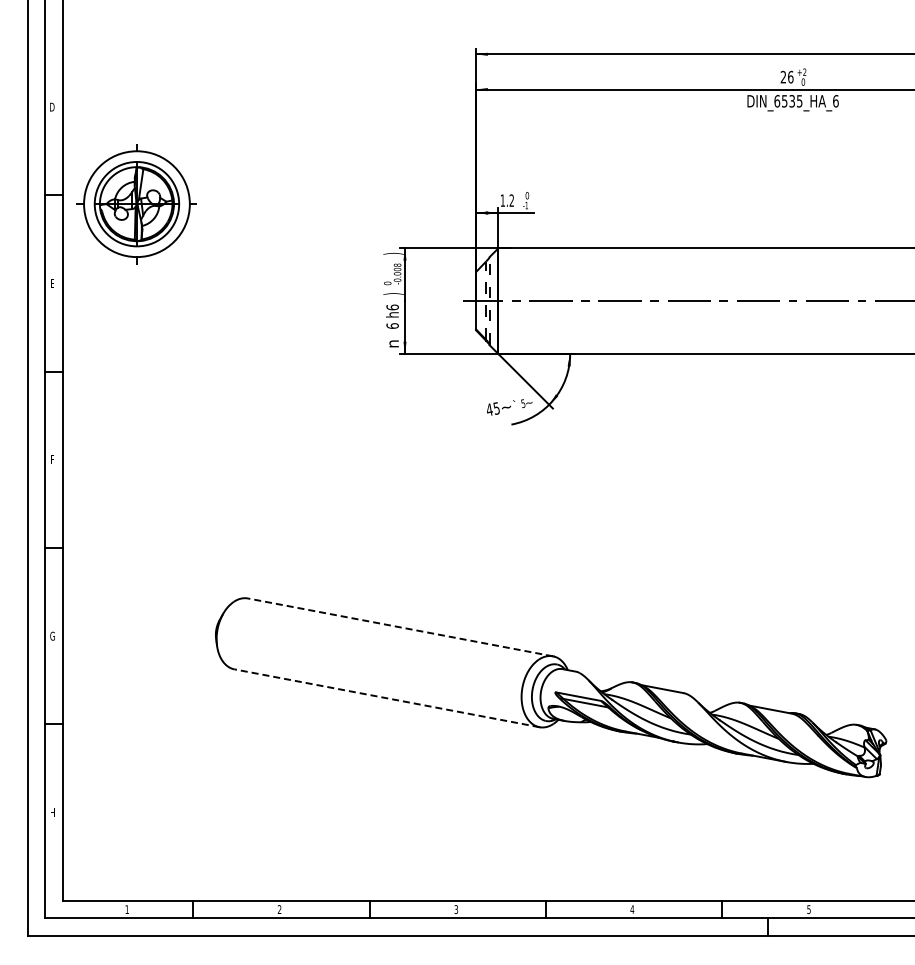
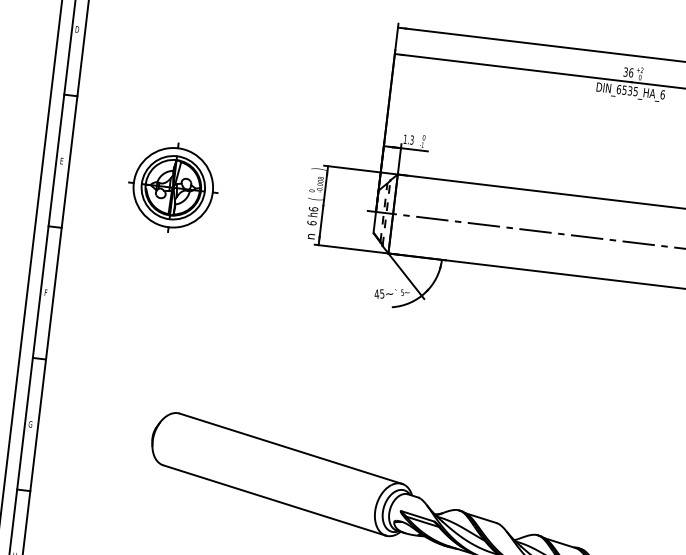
text: (783, 77) -> (625, 72), 26 -> 36
text: (511, 200) -> (411, 140), 1.2 -> 1.3
part: (136, 204) -> (172, 187), moved
text: (393, 293) -> (315, 198), ) -> (
line: (399, 627) -> (290, 448), dashed -> solid
line: (386, 698) -> (274, 500), dashed -> solid

